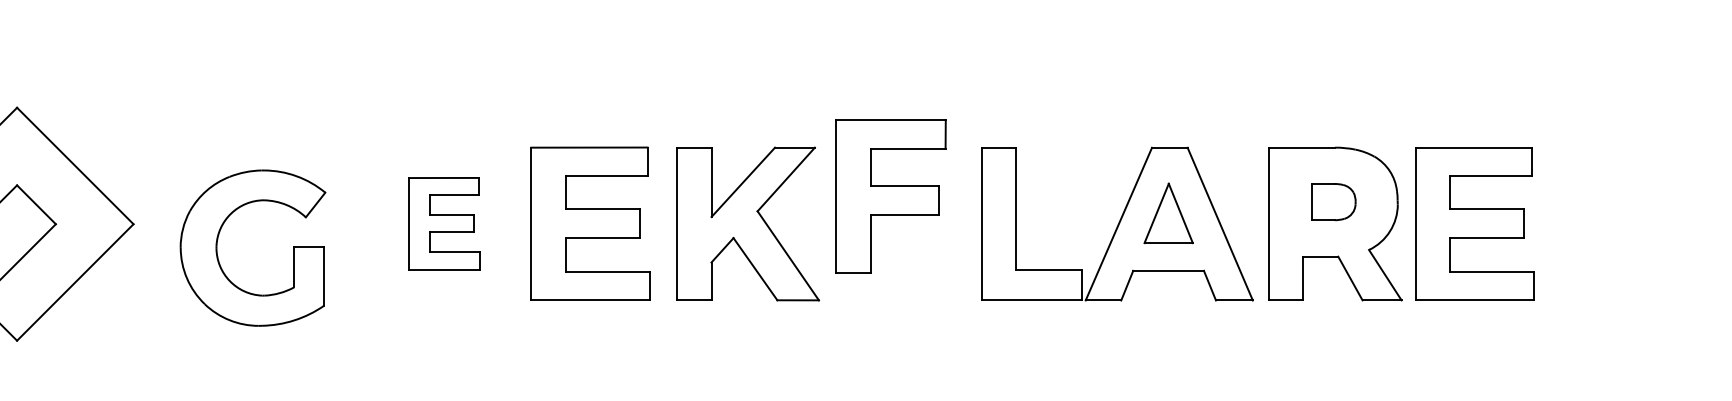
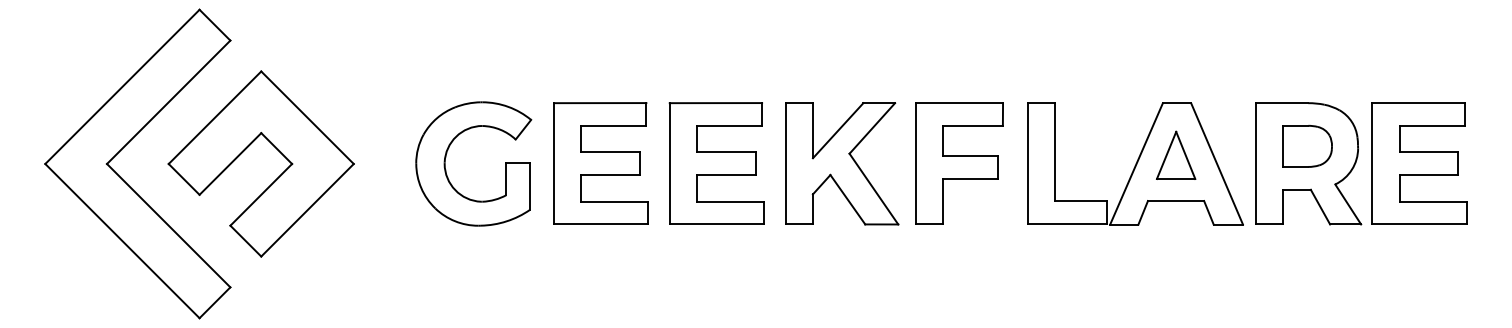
part: (890, 195) -> (959, 163), moved
part: (1334, 202) -> (1307, 146), size x1.43
part: (444, 223) -> (600, 163), size x1.67
part: (218, 239) -> (446, 157), moved

